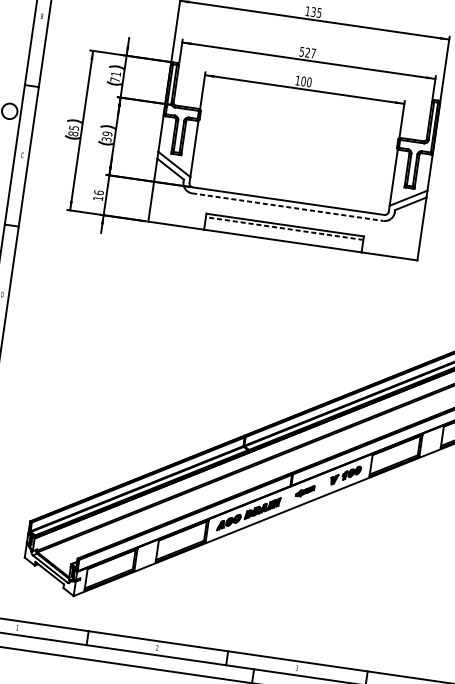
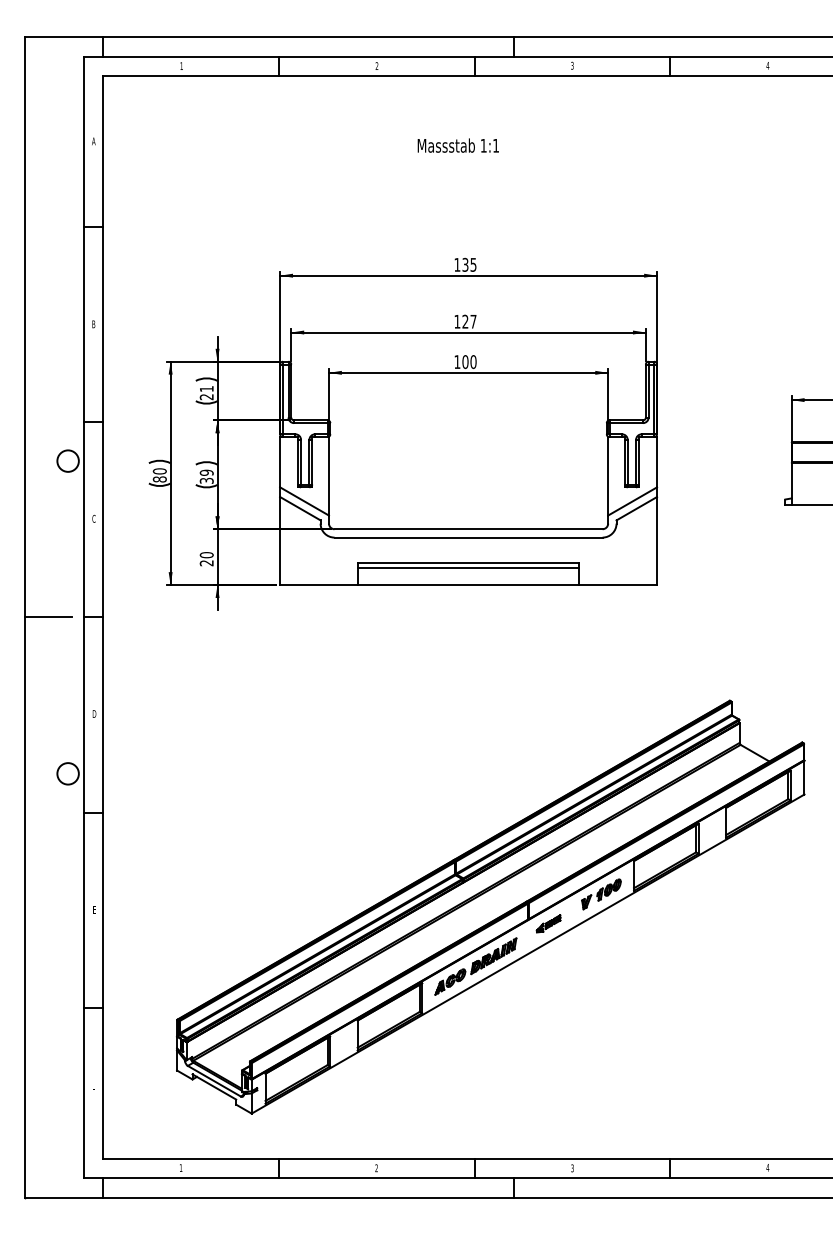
text: (302, 51) -> (457, 321), 527 -> 127
text: (115, 80) -> (206, 397), 71 -> 21
text: (73, 128) -> (159, 471), 85 -> 80
text: (98, 195) -> (206, 559), 16 -> 20
line: (288, 207) -> (469, 537), dashed -> solid
line: (284, 228) -> (468, 567), dashed -> solid

